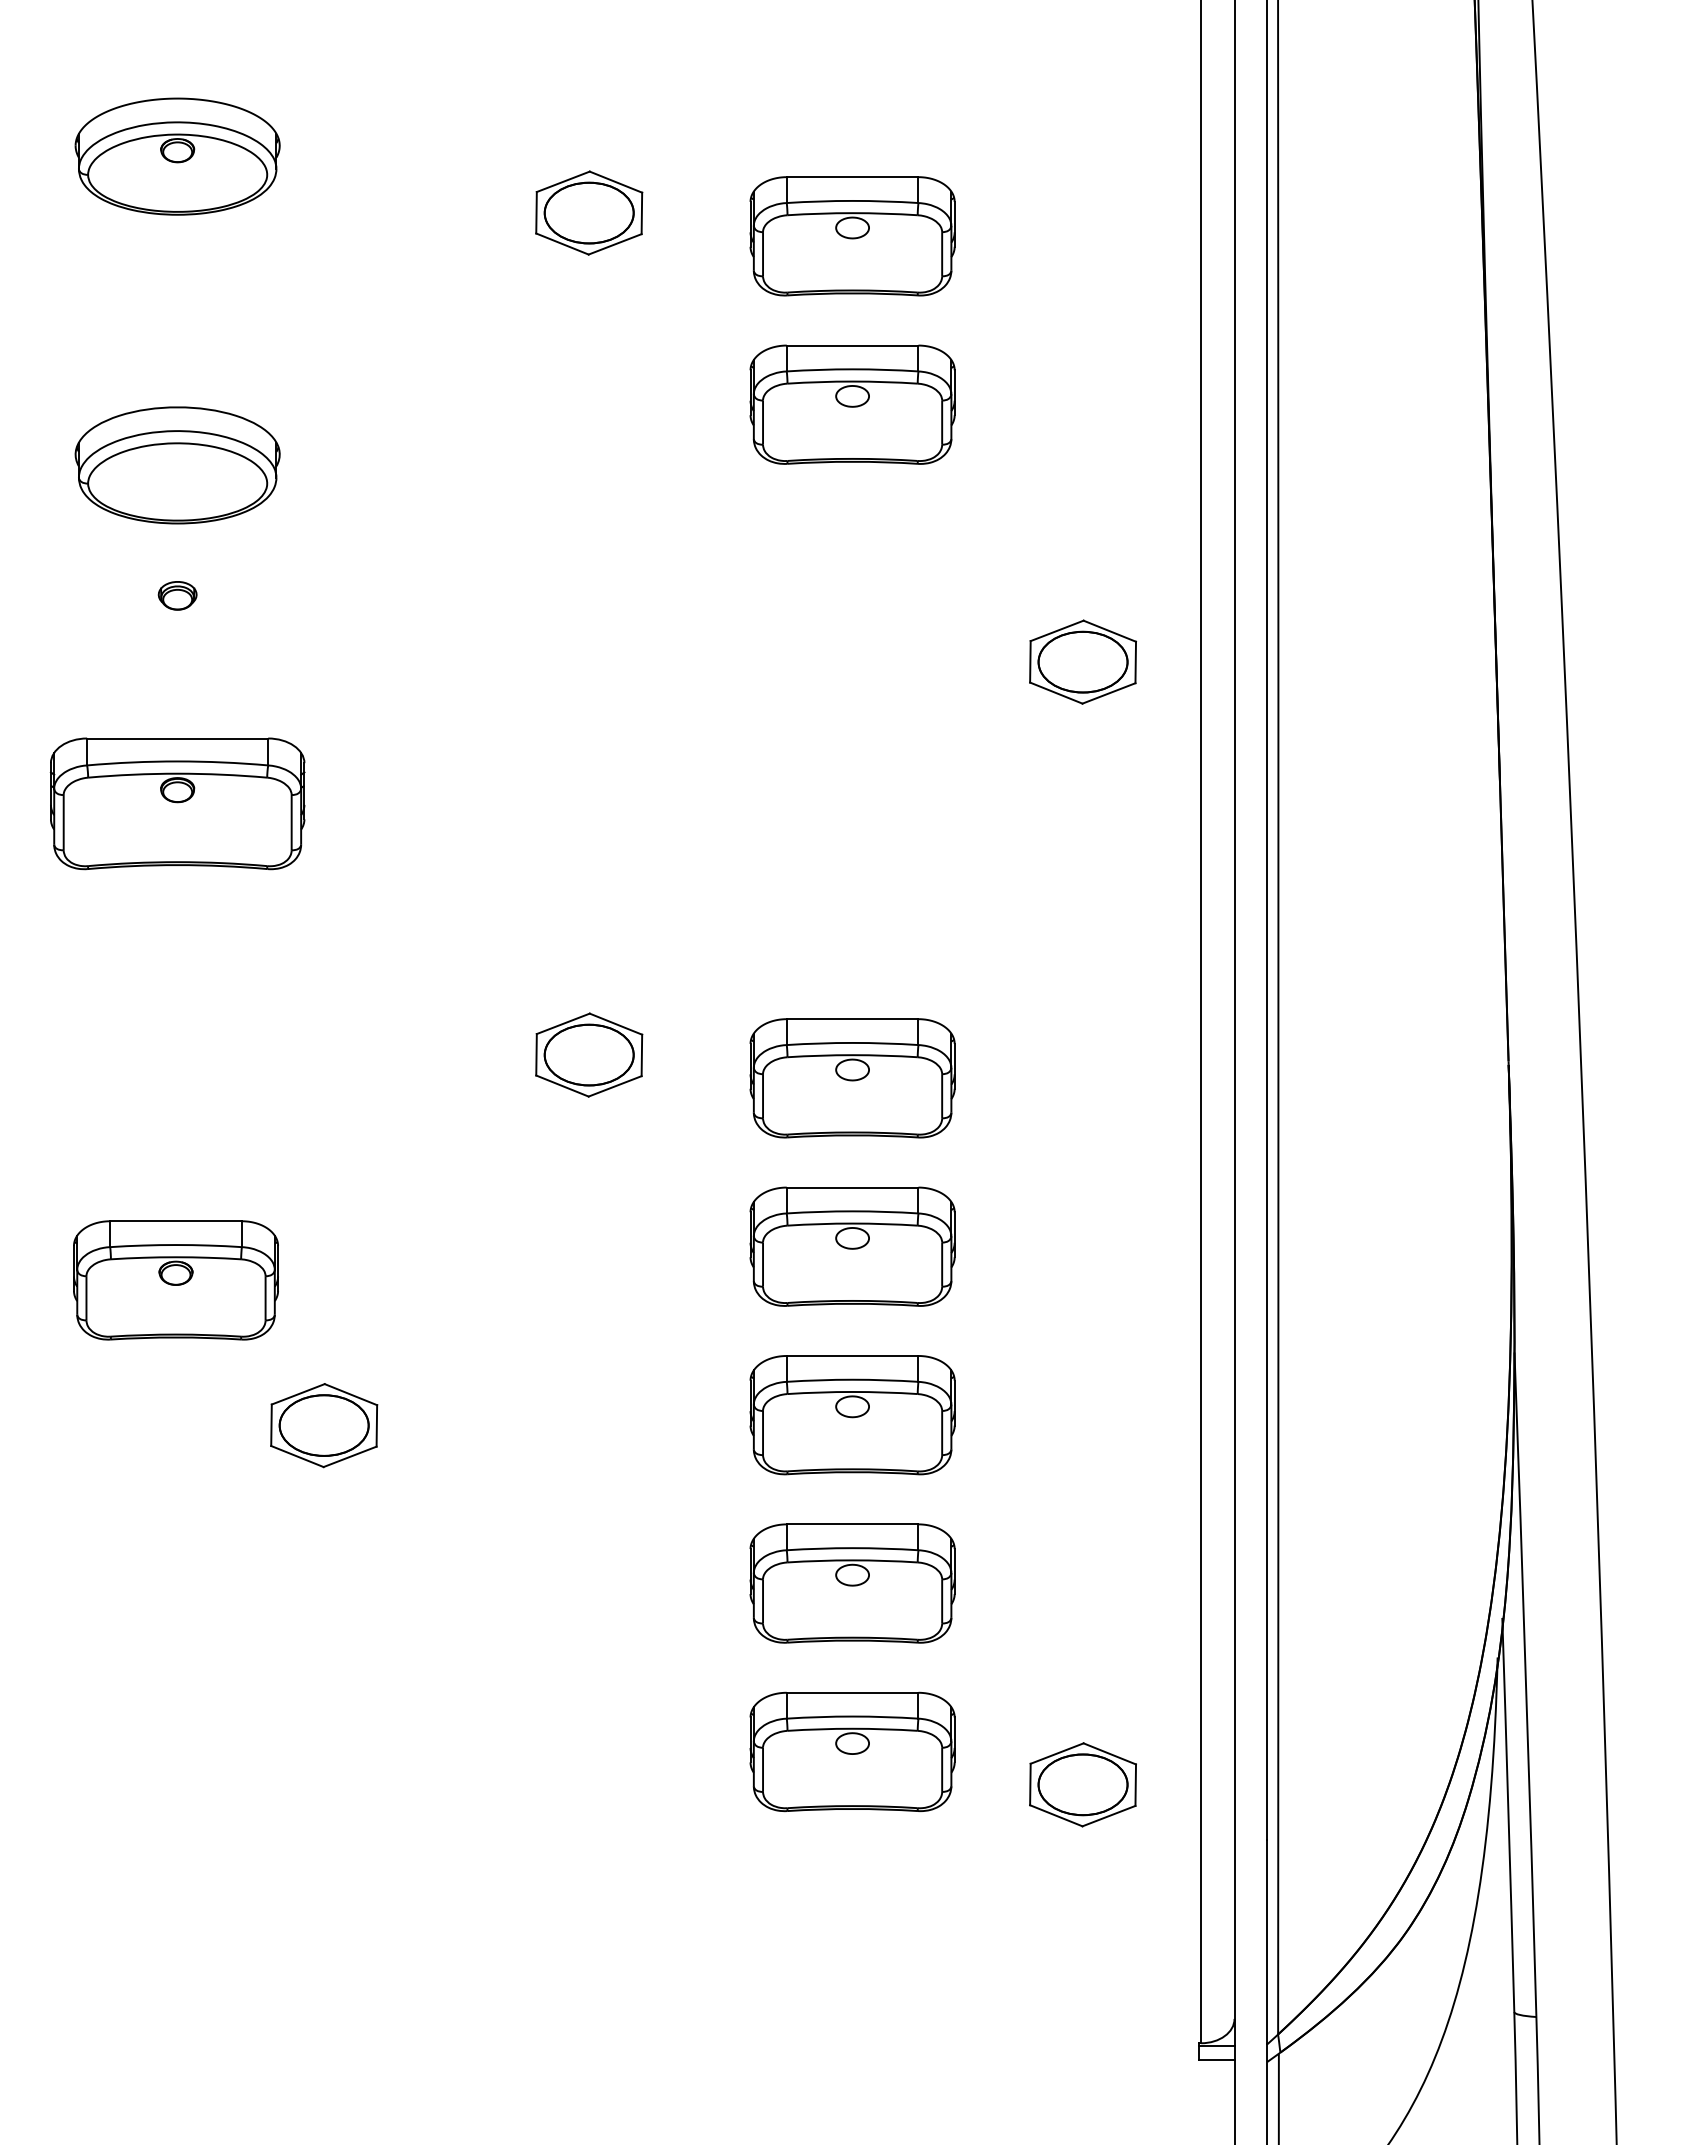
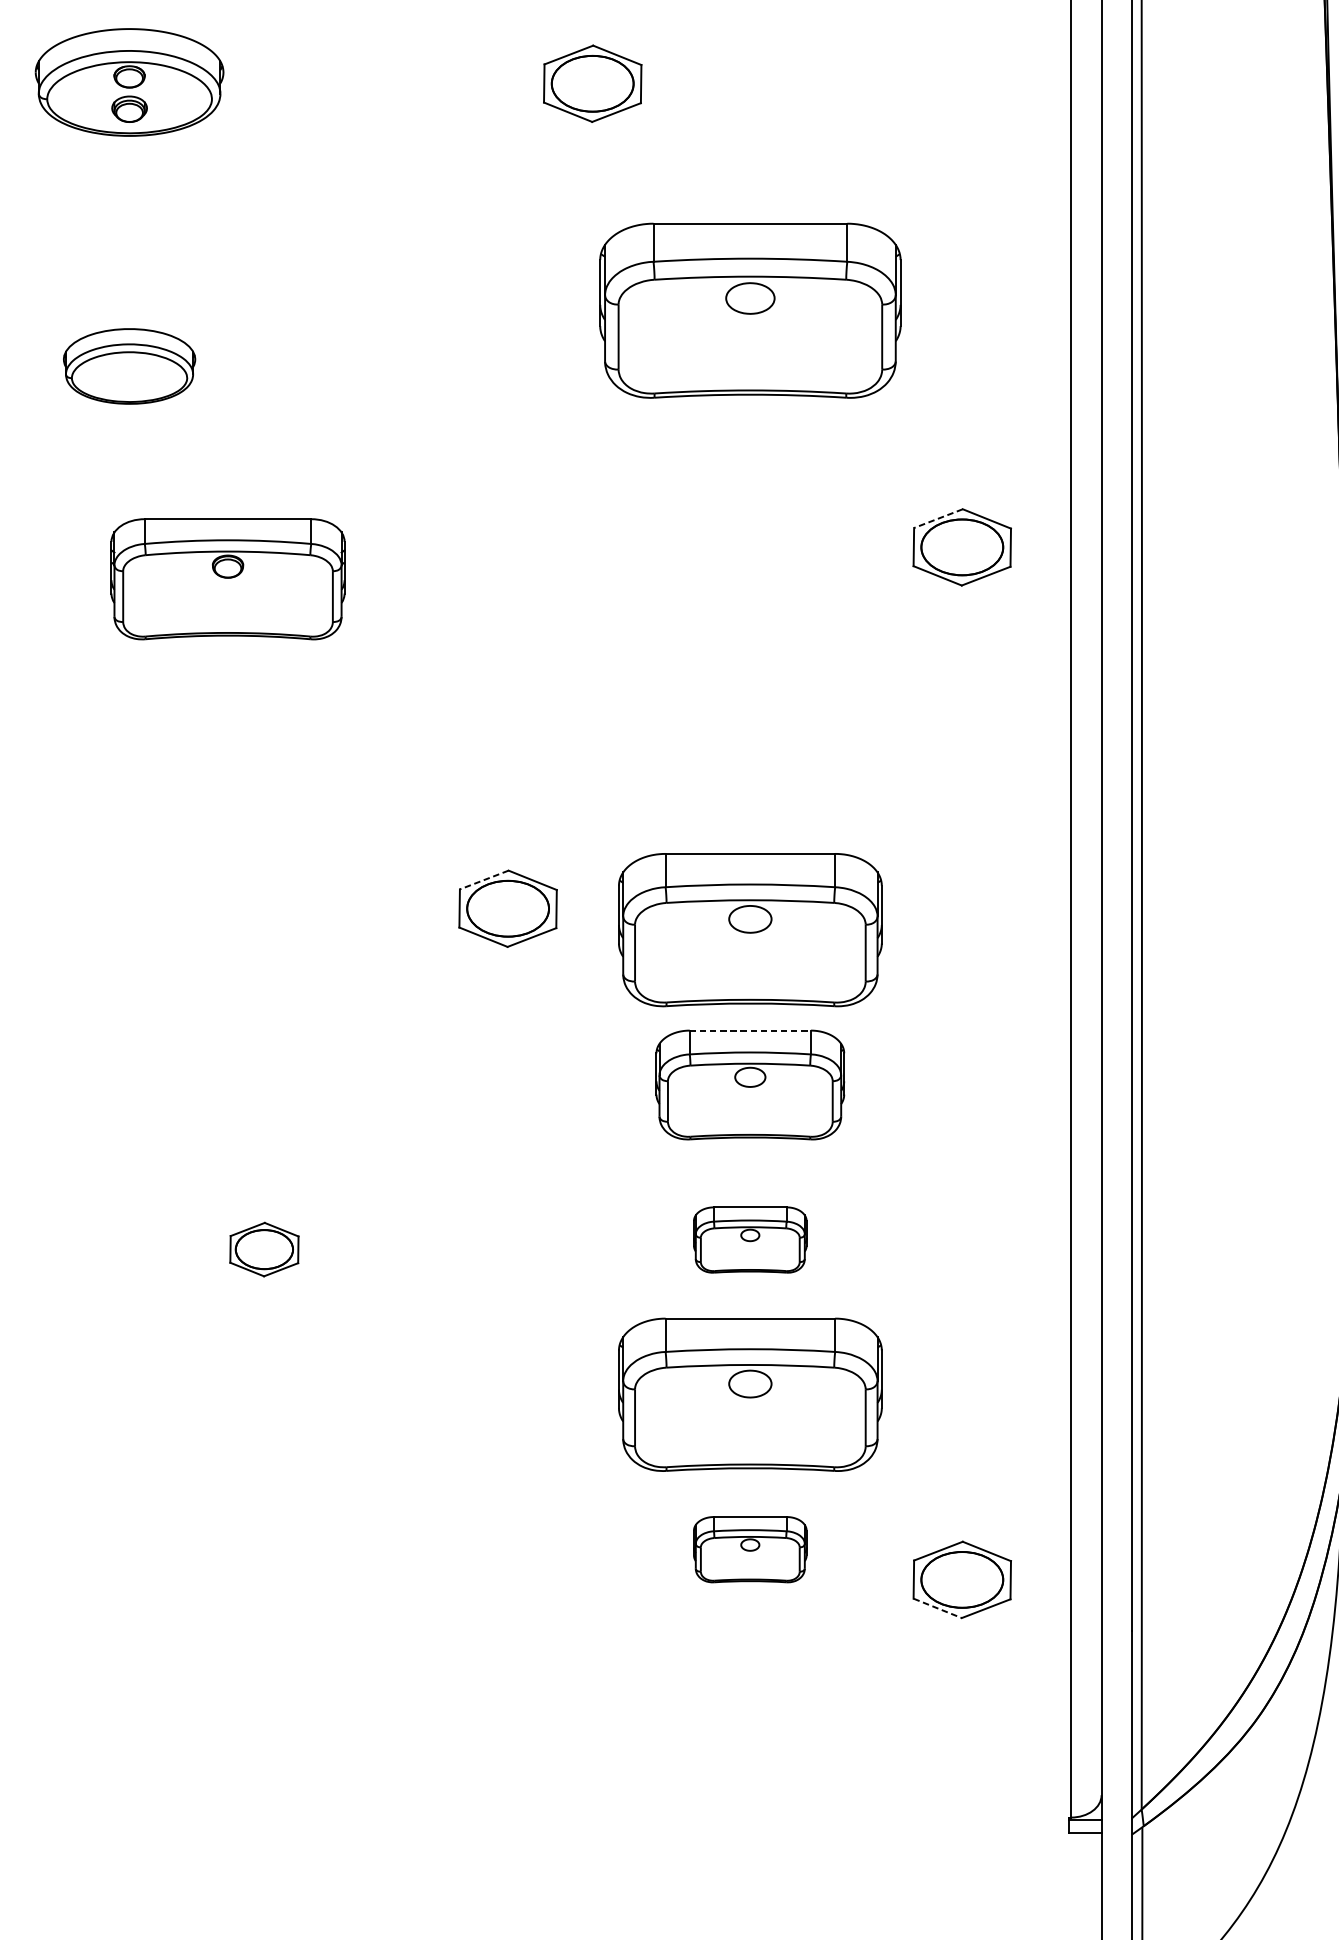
part: (589, 212) -> (592, 83), moved
part: (852, 236) -> (750, 155), removed
part: (852, 404) -> (750, 310), size x1.6
part: (177, 465) -> (129, 366), size x0.7
part: (177, 595) -> (129, 109), moved
line: (1056, 631) -> (937, 519), solid -> dashed
part: (177, 803) -> (227, 578), moved
line: (562, 1024) -> (483, 880), solid -> dashed
part: (852, 1078) -> (750, 930), size x1.4
line: (852, 1187) -> (750, 1030), solid -> dashed
part: (175, 1280) -> (127, 1116), removed
part: (852, 1415) -> (750, 1240), size x0.6
part: (324, 1425) -> (264, 1249), size x0.7
part: (852, 1583) -> (750, 1394), size x1.4
part: (852, 1751) -> (750, 1549), size x0.6
line: (1056, 1815) -> (937, 1608), solid -> dashed

